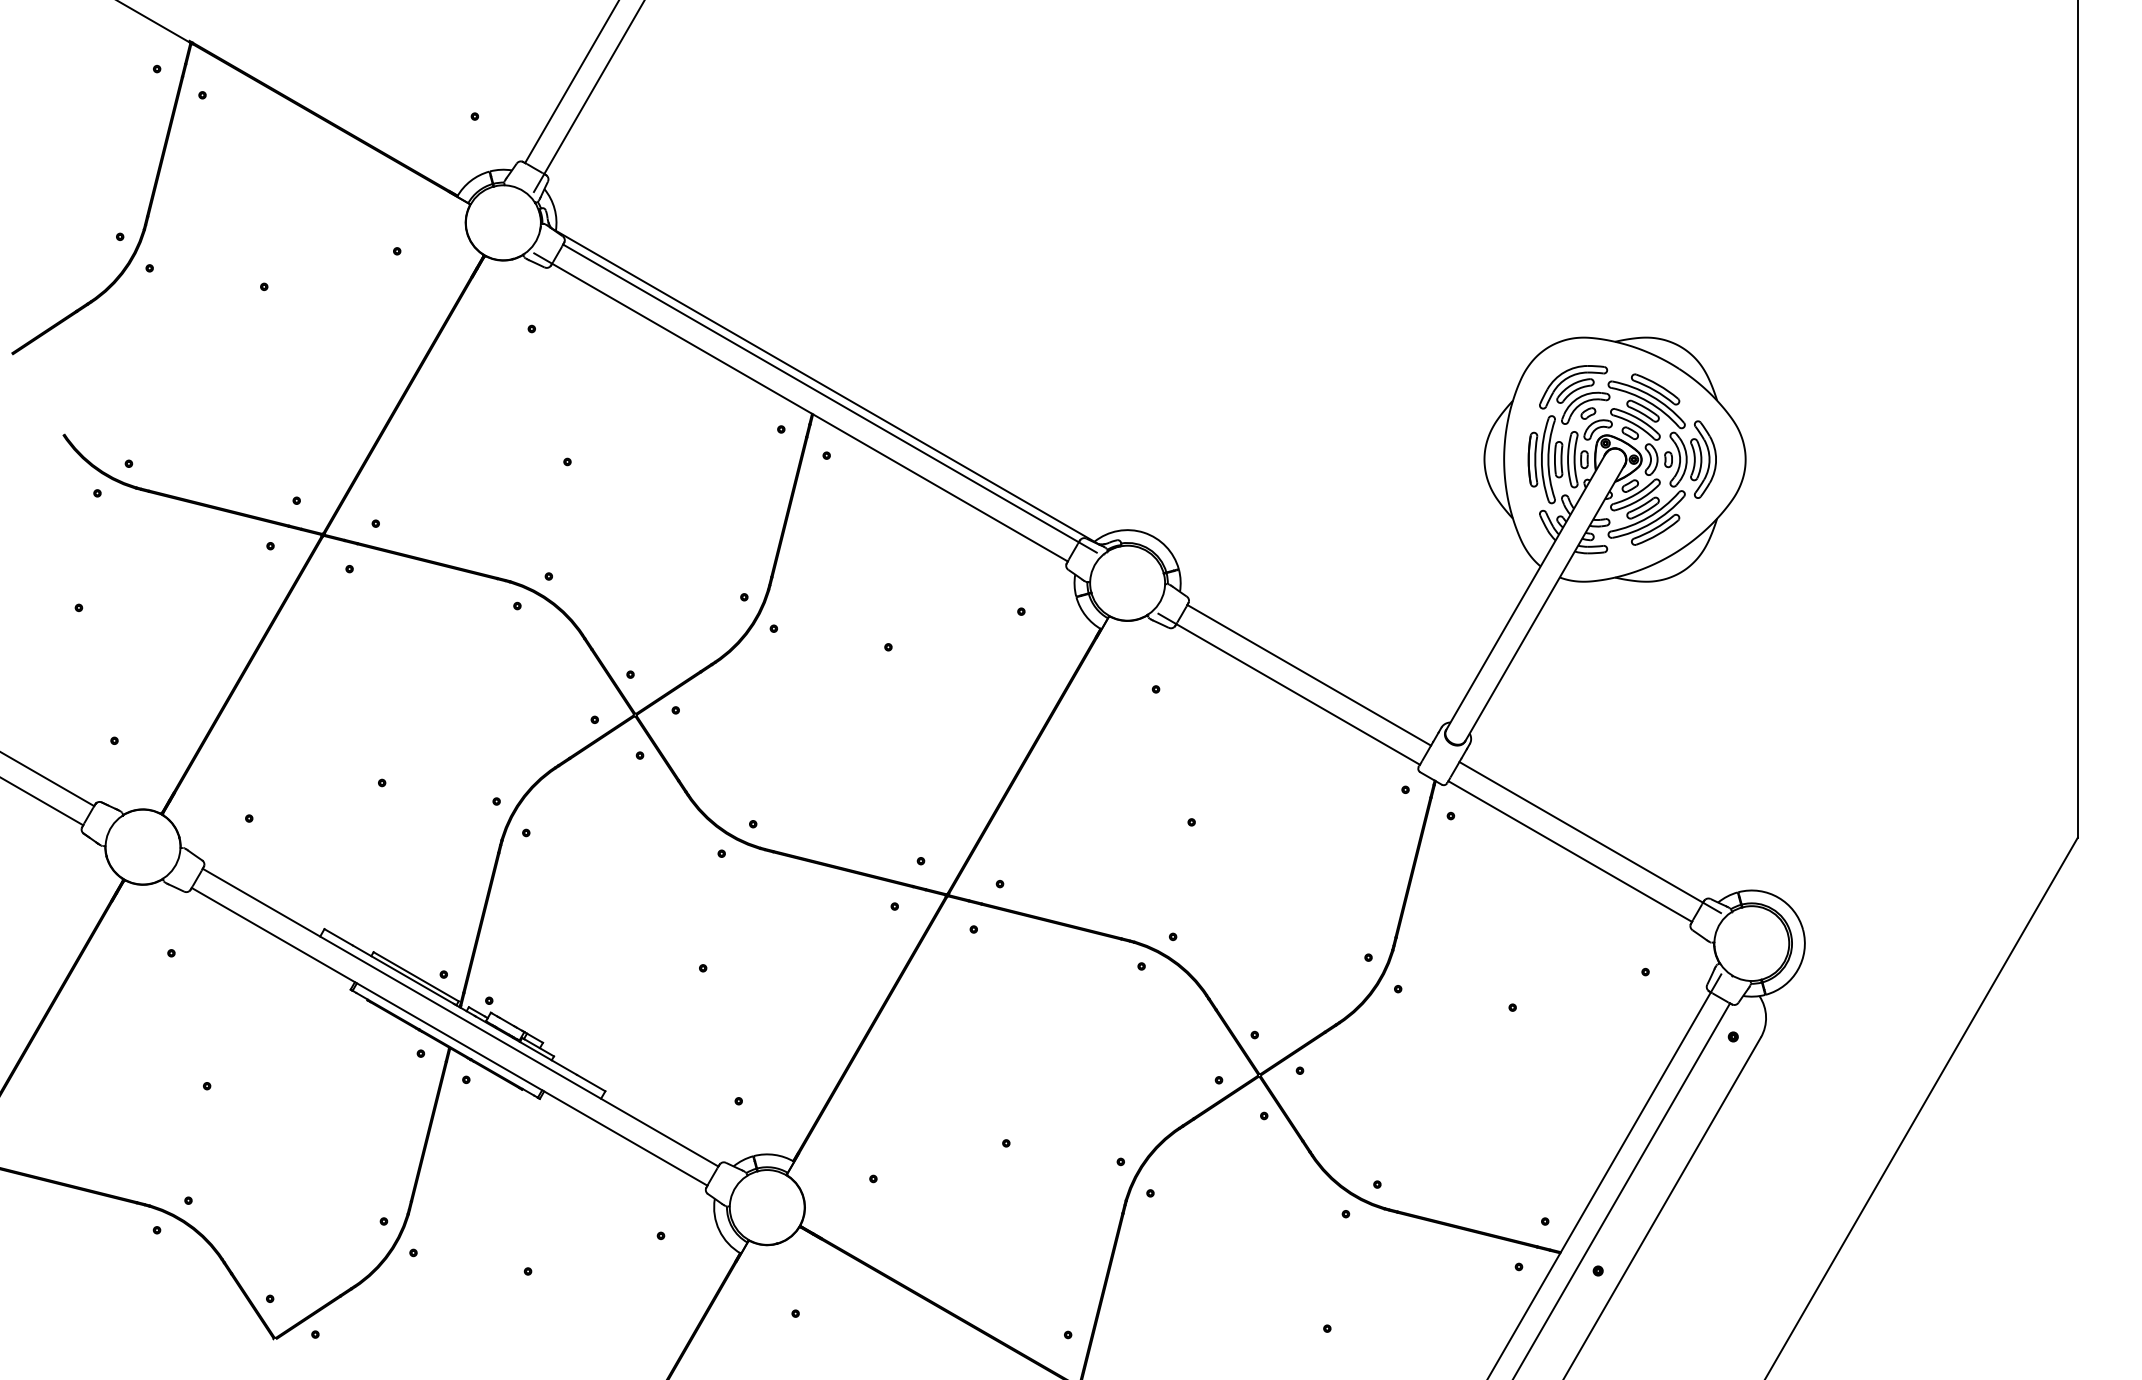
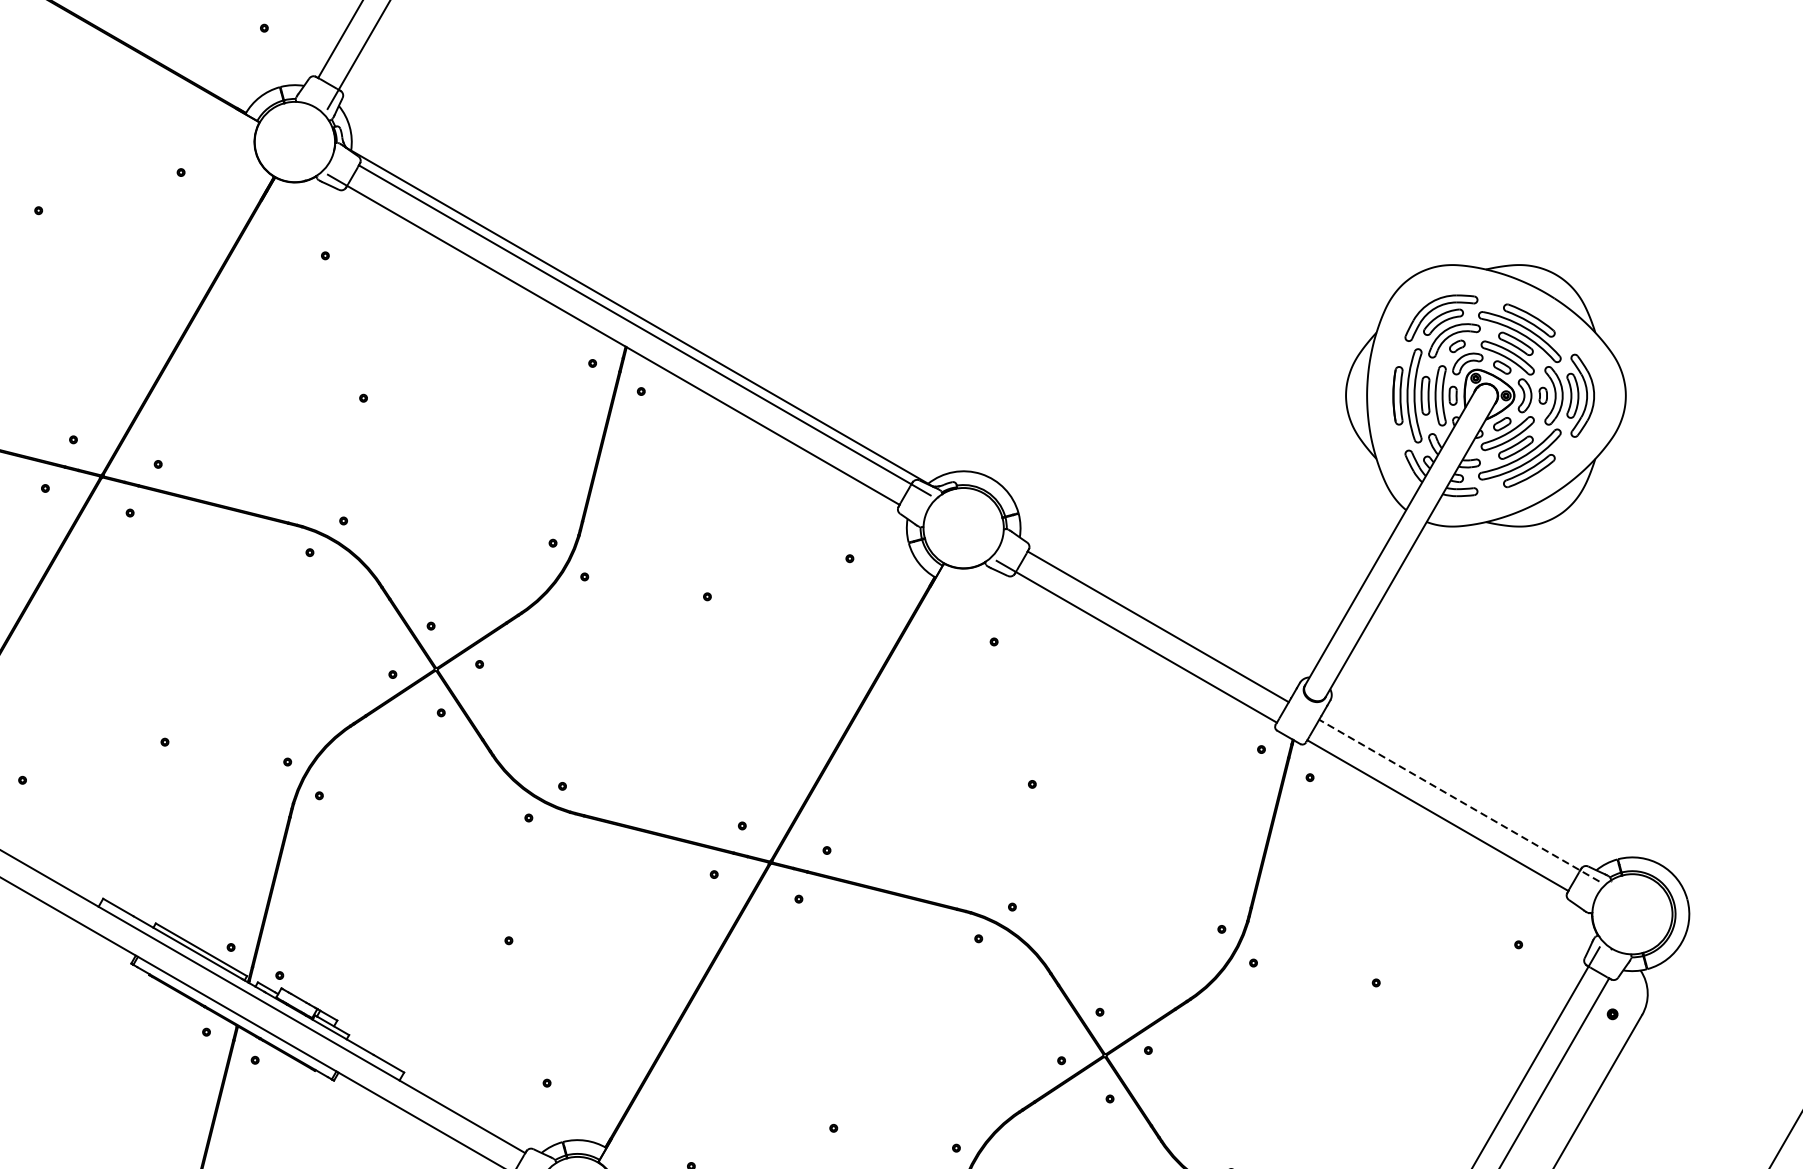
line: (1589, 837) -> (1458, 800), solid -> dashed

